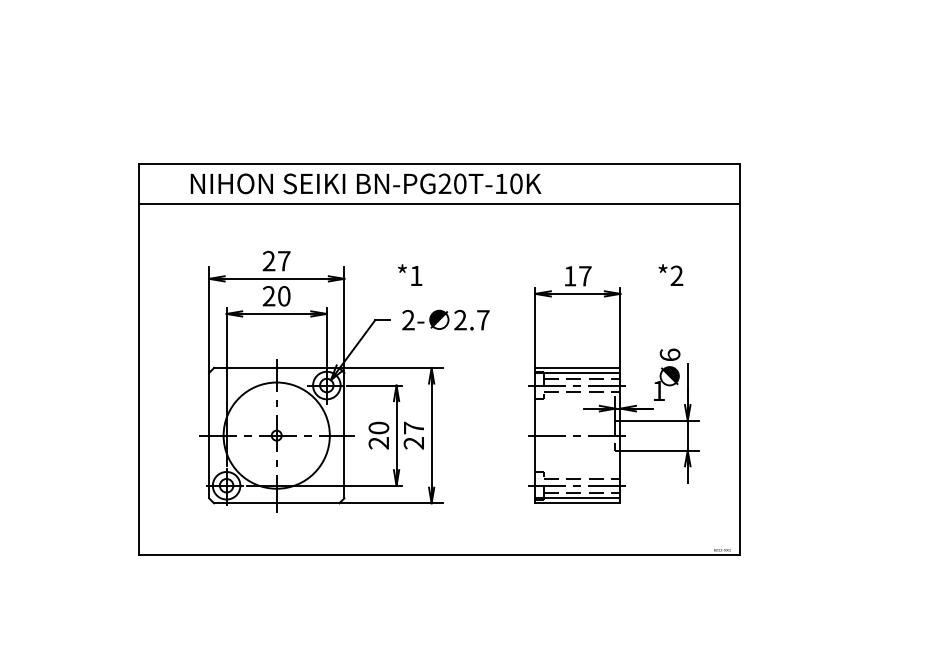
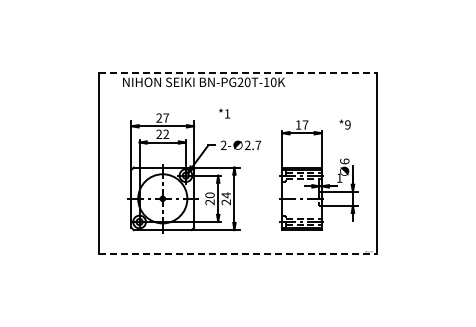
line: (440, 164) -> (238, 73), solid -> dashed
line: (438, 203) -> (237, 91), removed
text: (410, 274) -> (224, 113), moved
text: (675, 277) -> (347, 125), *2 -> *9
text: (284, 296) -> (166, 134), 20 -> 22
text: (412, 428) -> (225, 195), 27 -> 24
line: (440, 553) -> (238, 253), solid -> dashed

